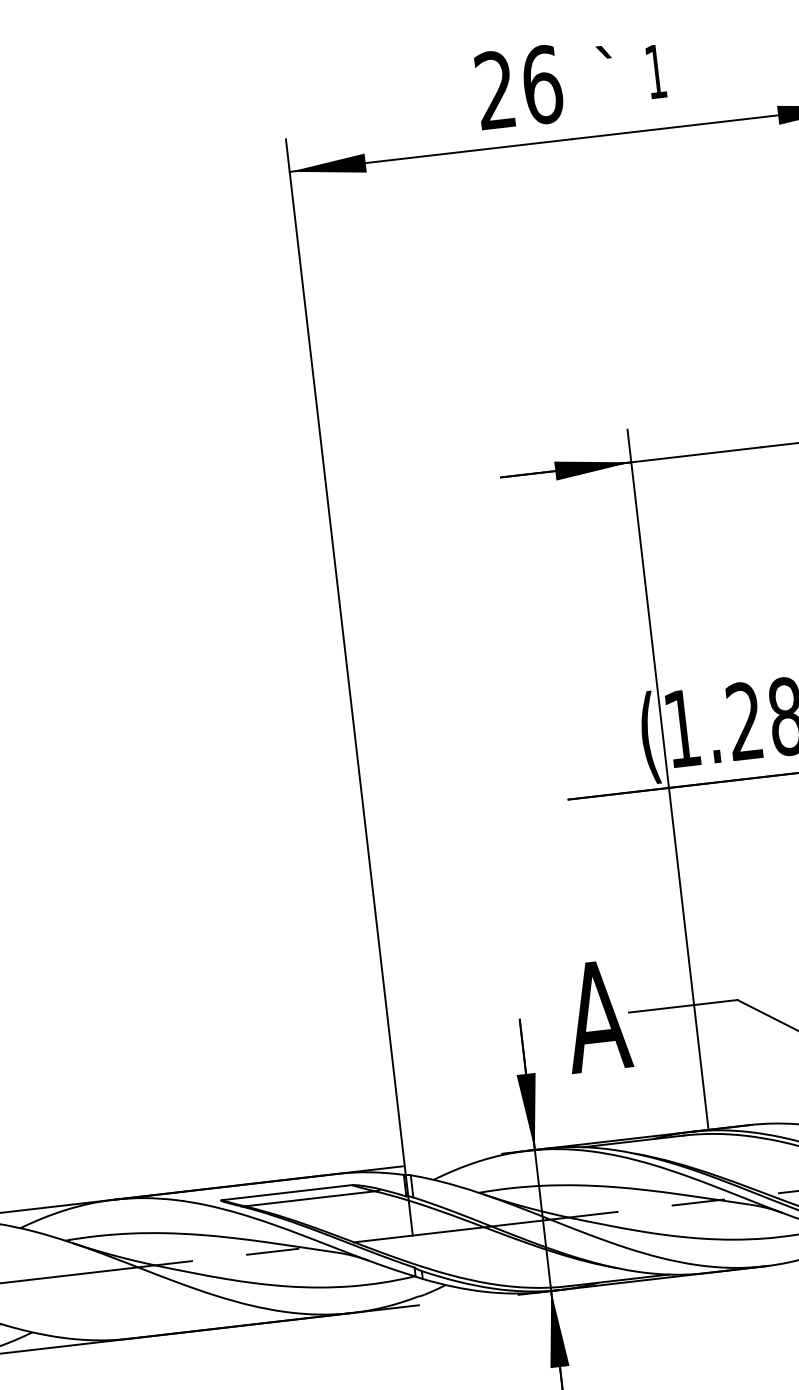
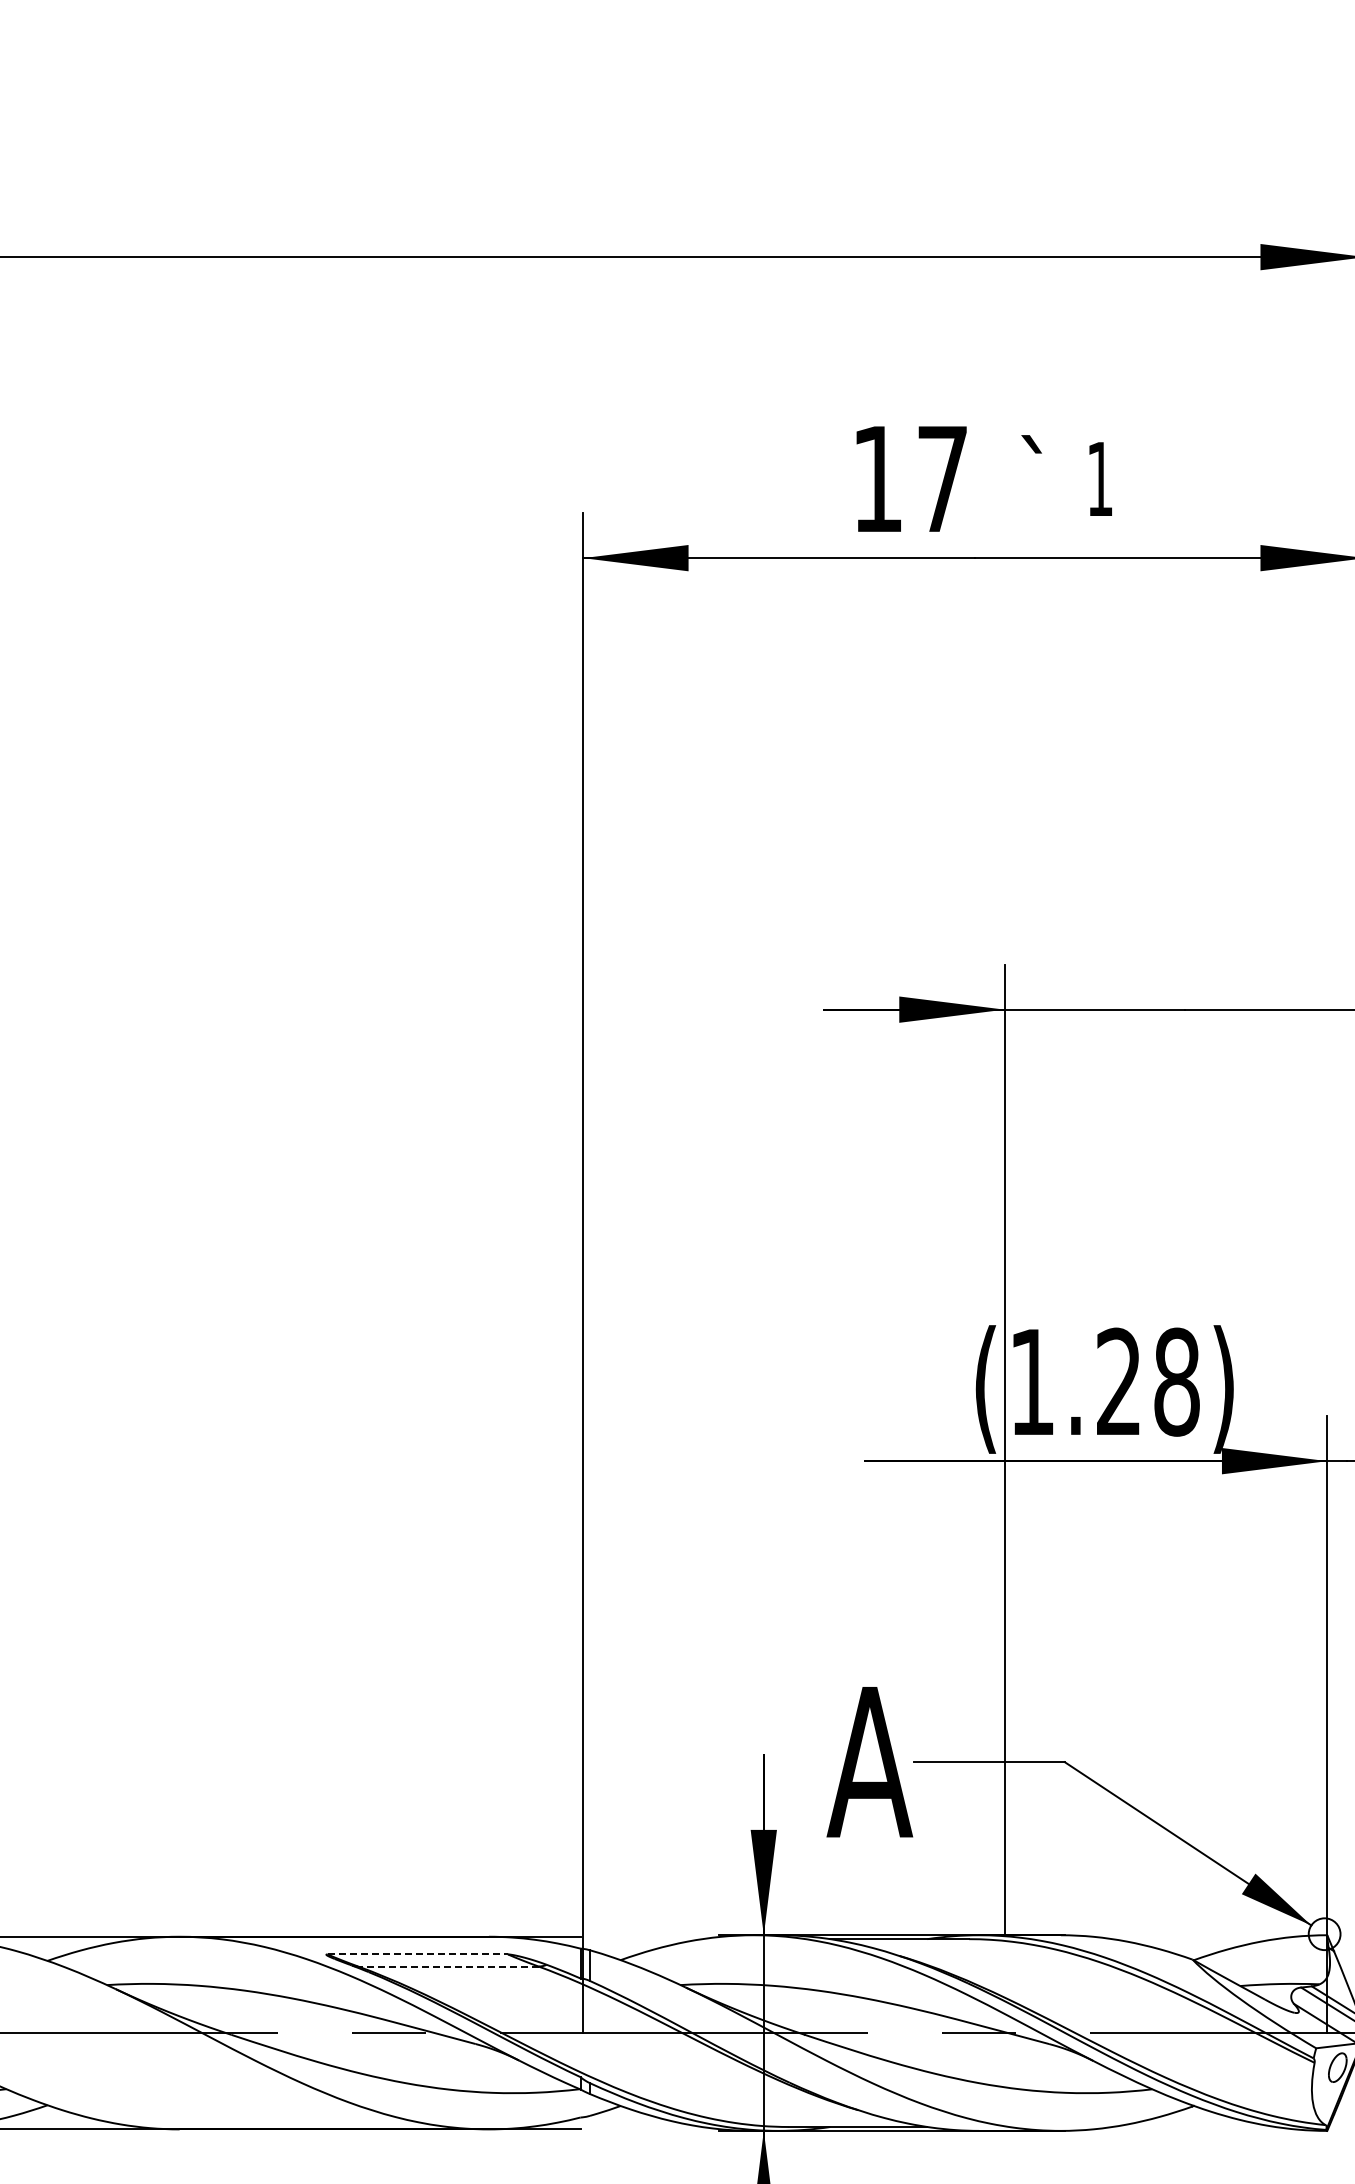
text: (519, 87) -> (910, 478), 26 -> 17
line: (287, 1192) -> (418, 1954), solid -> dashed
line: (309, 1198) -> (447, 1966), solid -> dashed

